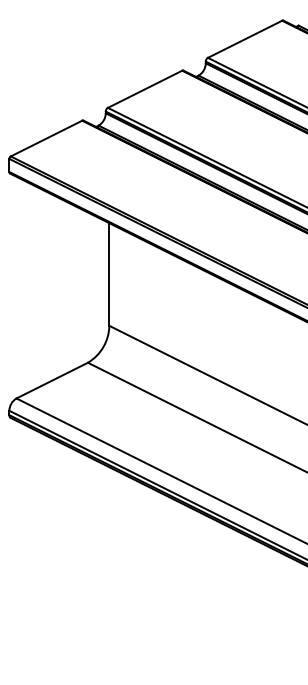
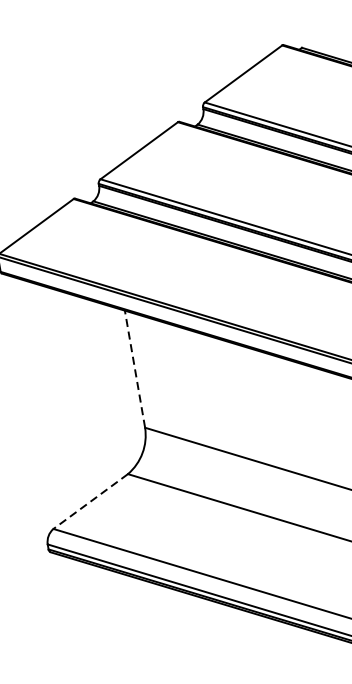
line: (109, 274) -> (135, 369), solid -> dashed
line: (52, 380) -> (90, 501), solid -> dashed

